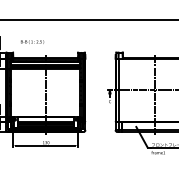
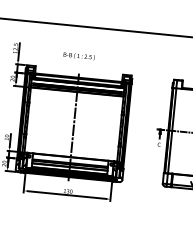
text: (32, 41) -> (79, 55), moved

